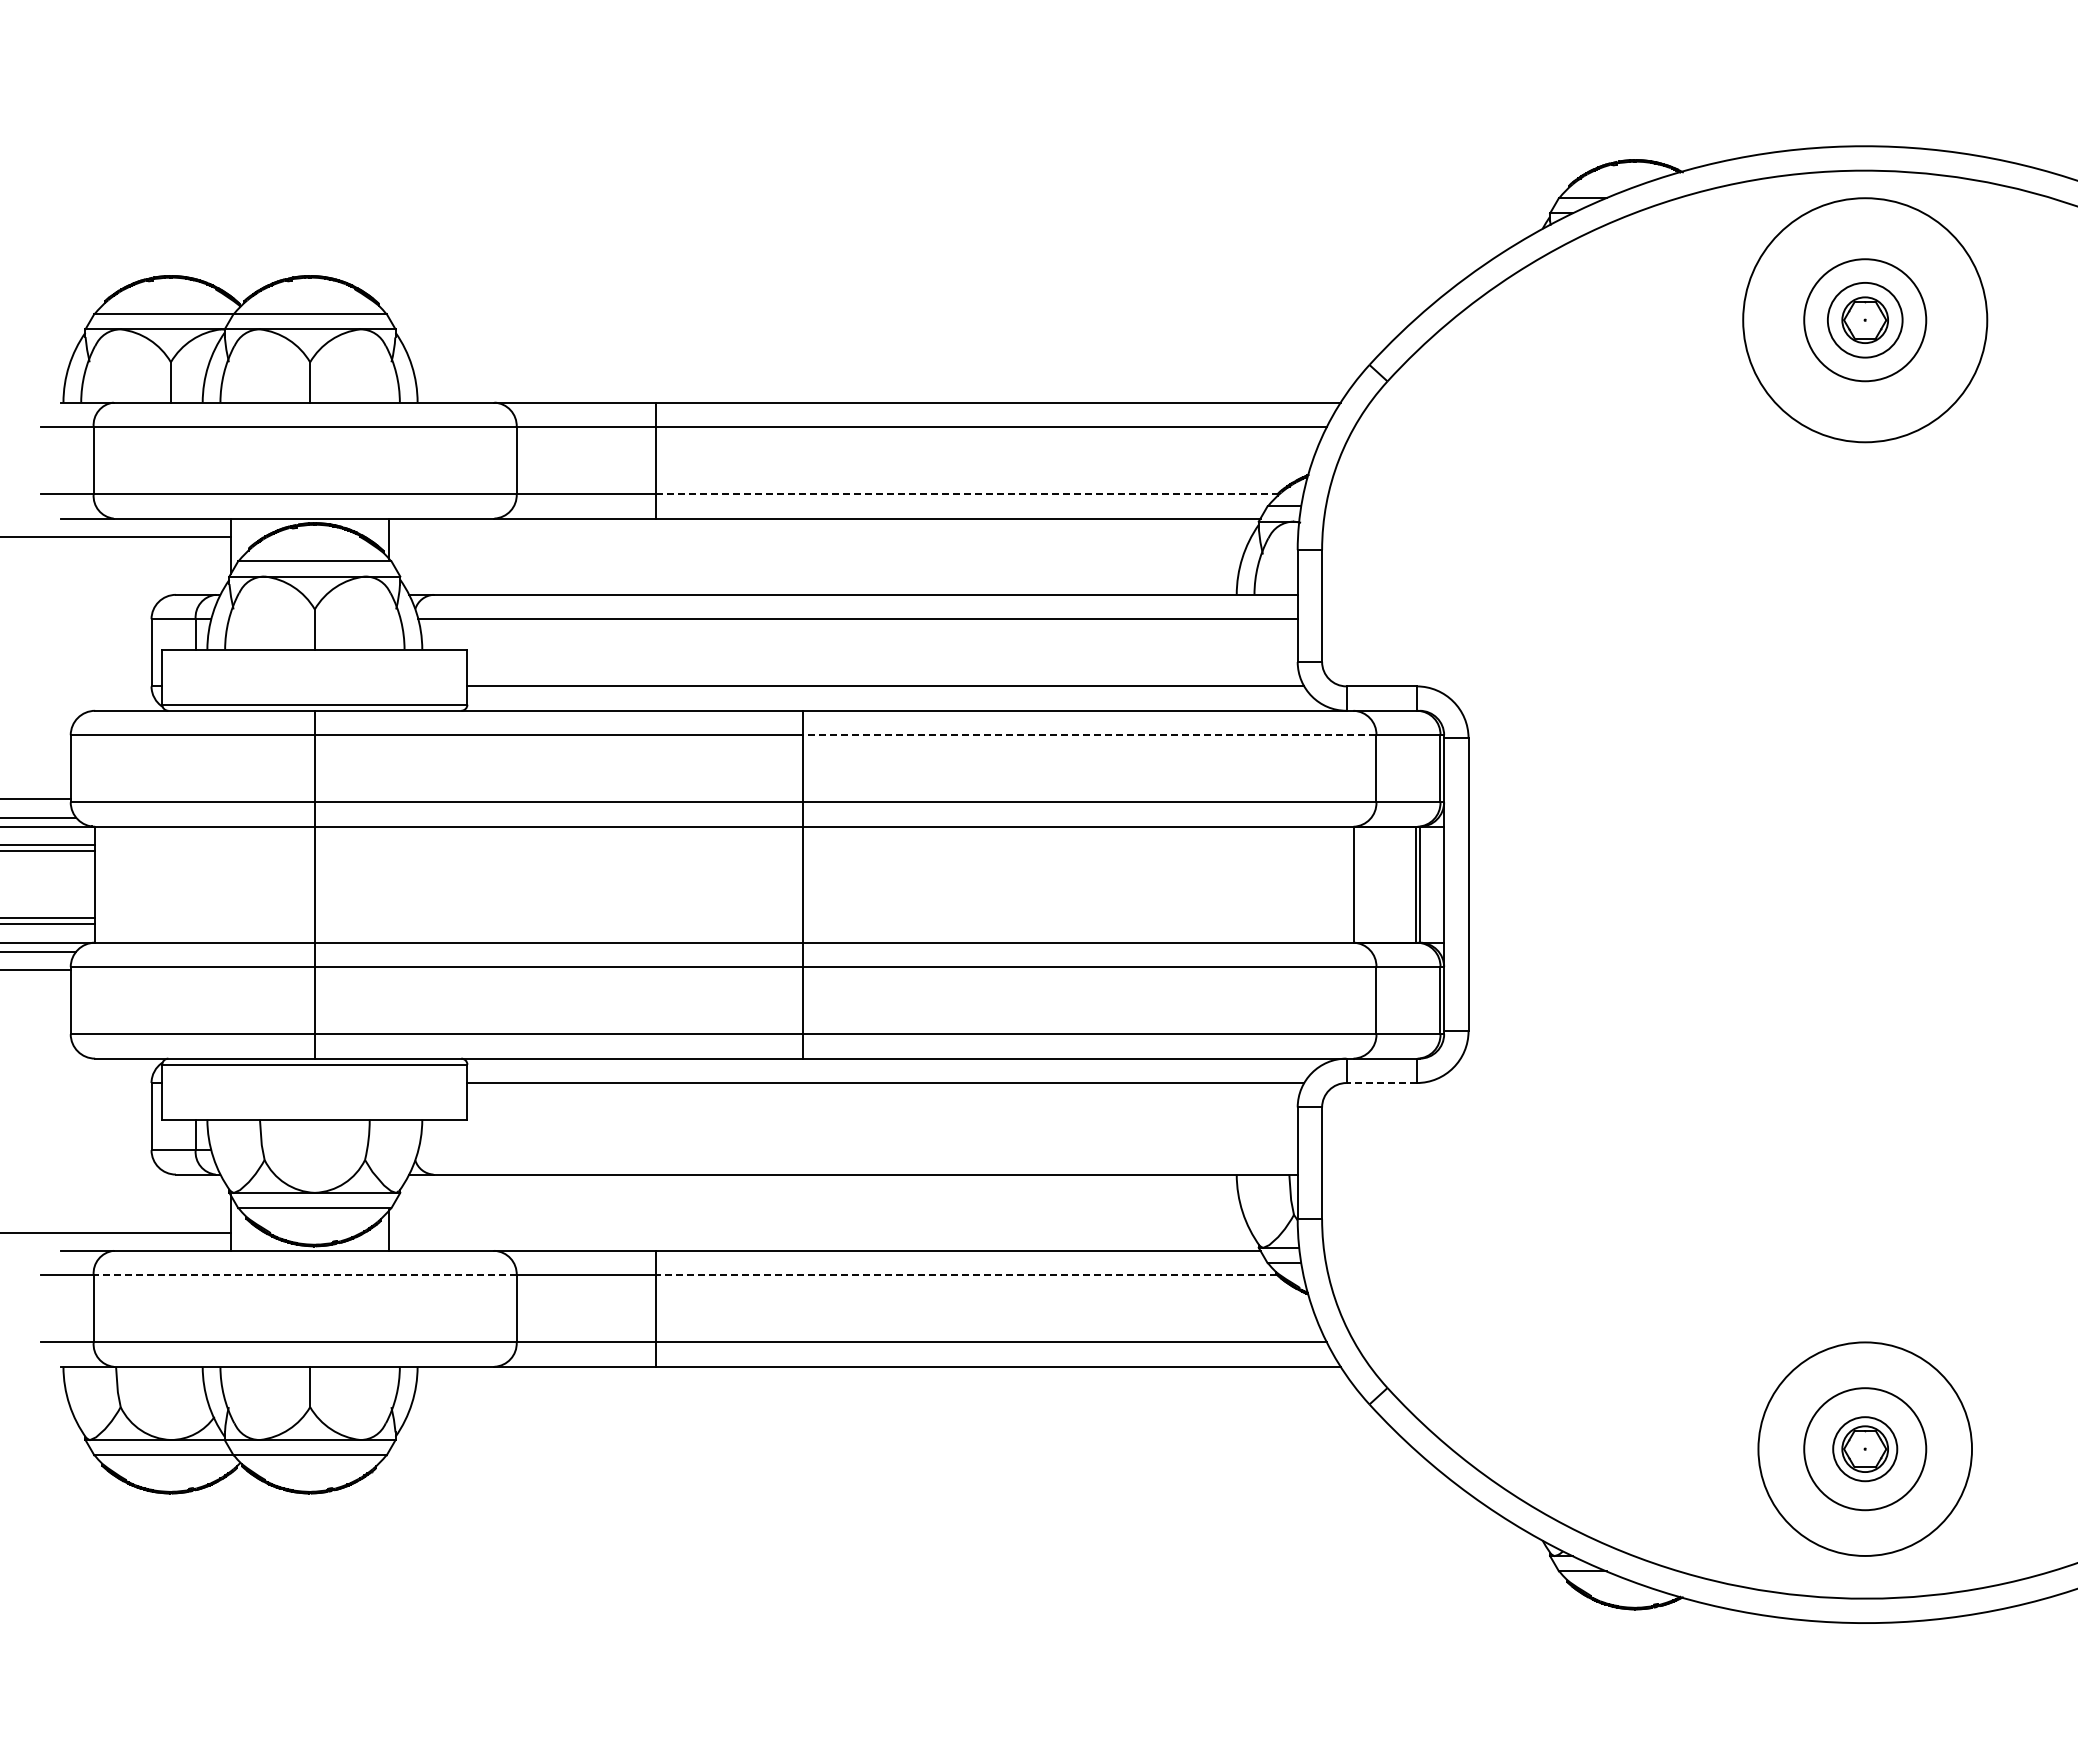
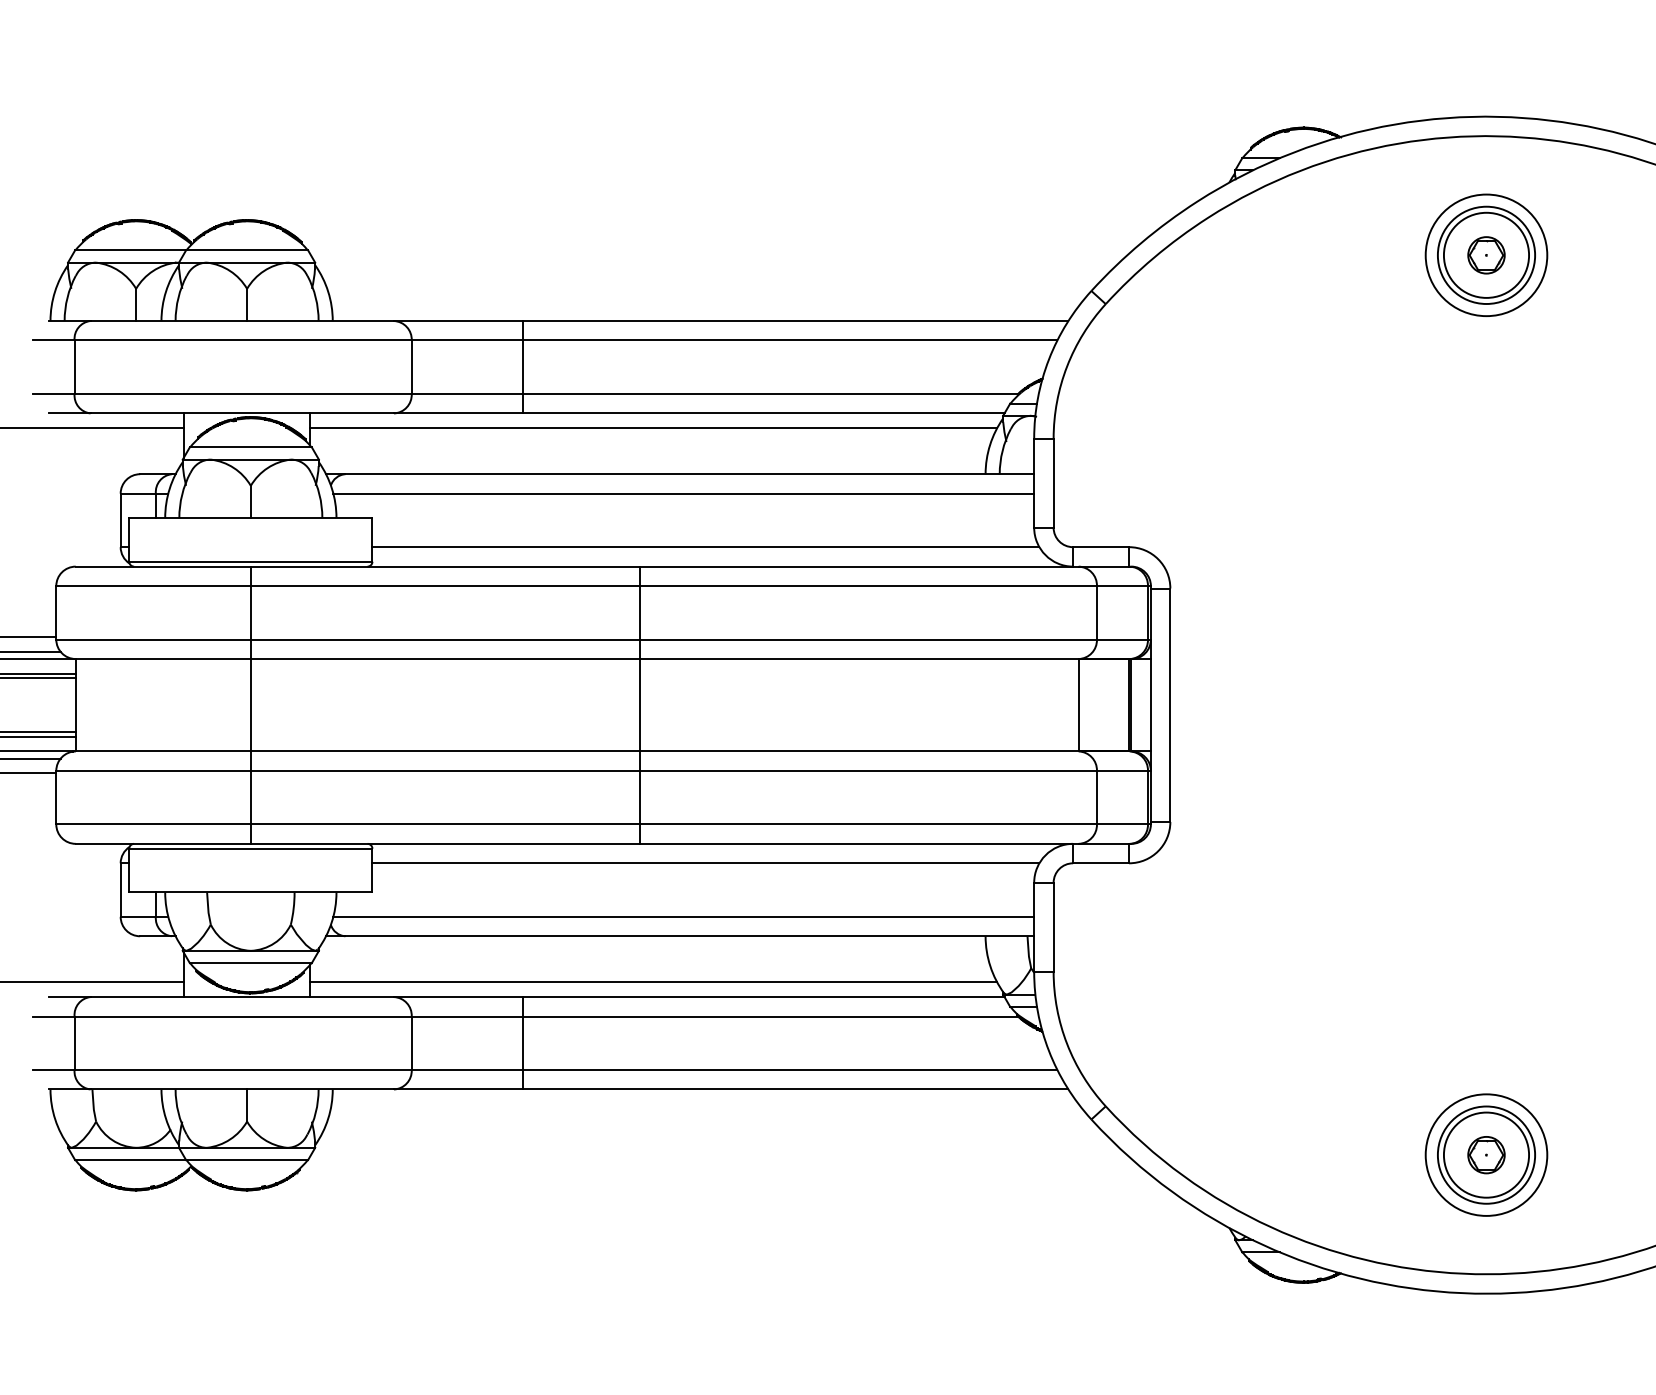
circle: (1864, 319) -> (1485, 254), size x0.62
circle: (1864, 319) -> (1485, 254), size x1.43
line: (967, 494) -> (771, 394), dashed -> solid
line: (820, 536) -> (653, 427), added
line: (1089, 735) -> (868, 586), dashed -> solid
line: (1381, 1083) -> (1100, 863), dashed -> solid
line: (857, 1150) -> (683, 917), added
line: (820, 1232) -> (653, 982), added
line: (305, 1275) -> (243, 1016), dashed -> solid
line: (966, 1275) -> (770, 1016), dashed -> solid
circle: (1864, 1448) -> (1485, 1154), size x0.71
circle: (1864, 1448) -> (1485, 1154), size x1.67

